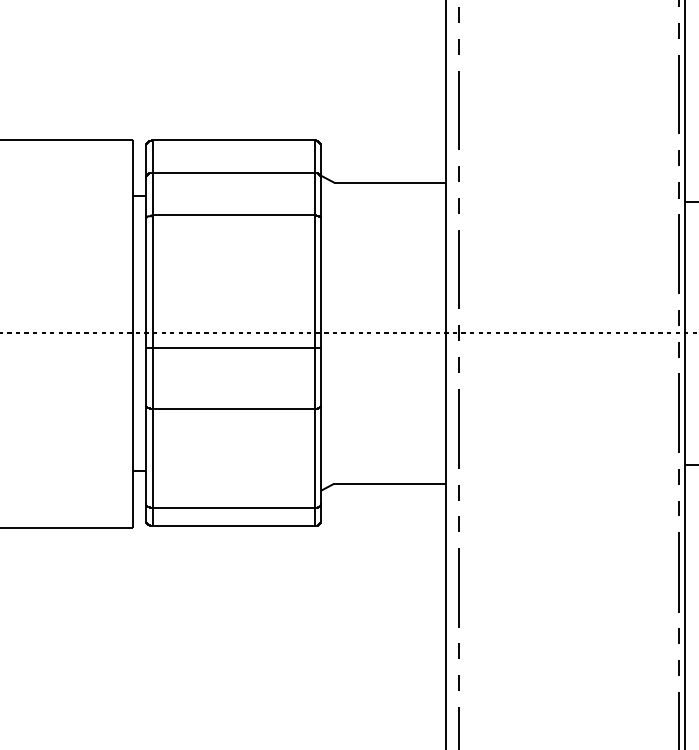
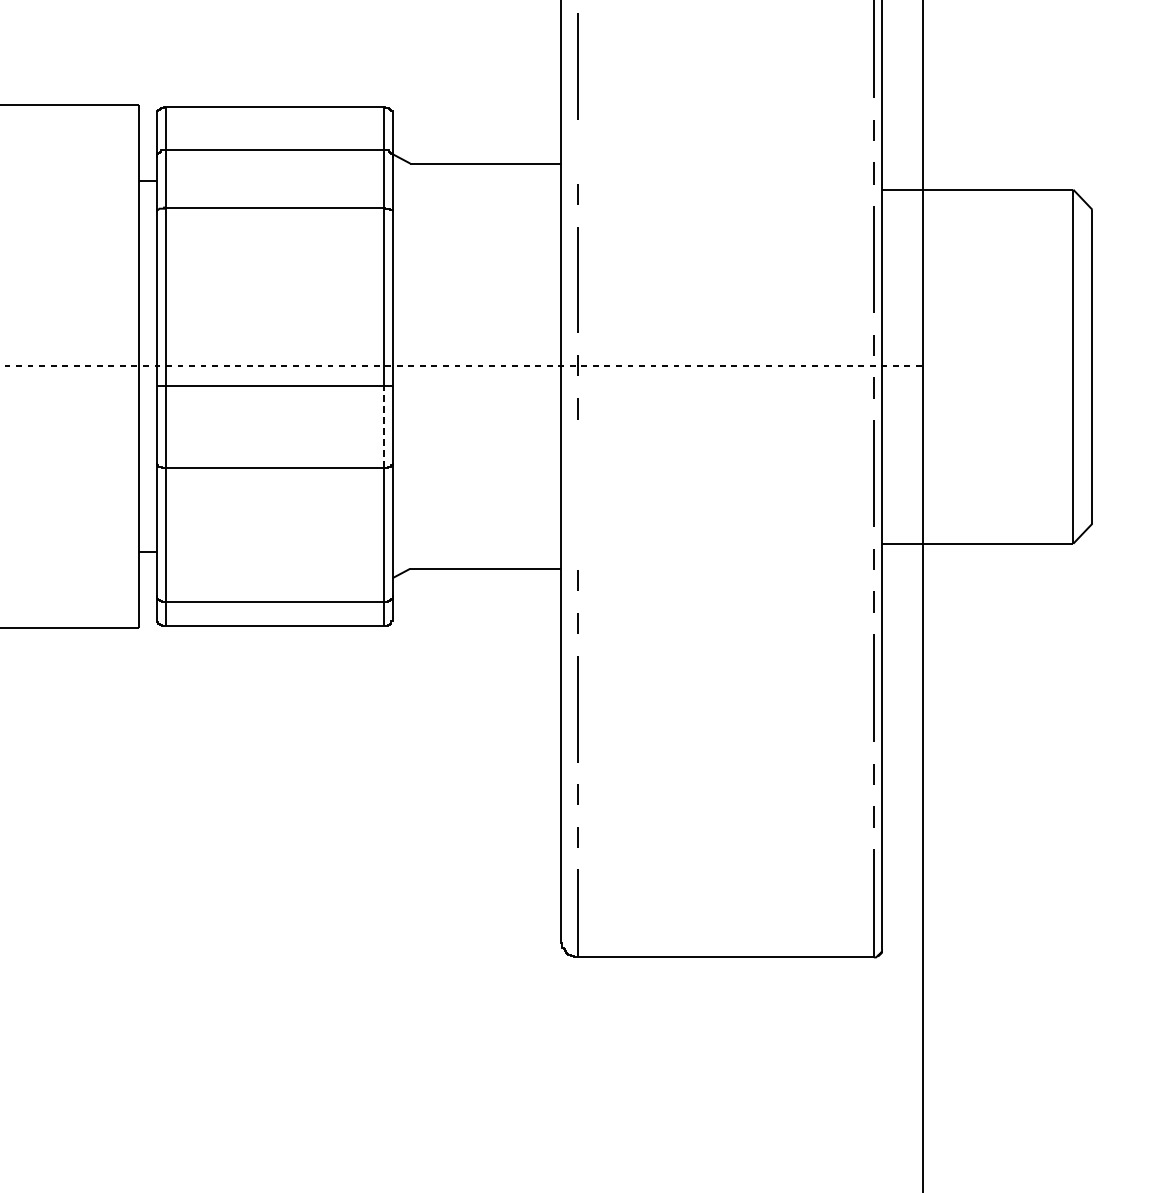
line: (458, 173) -> (577, 151), removed
line: (315, 378) -> (384, 426), solid -> dashed
line: (458, 429) -> (577, 495), removed

